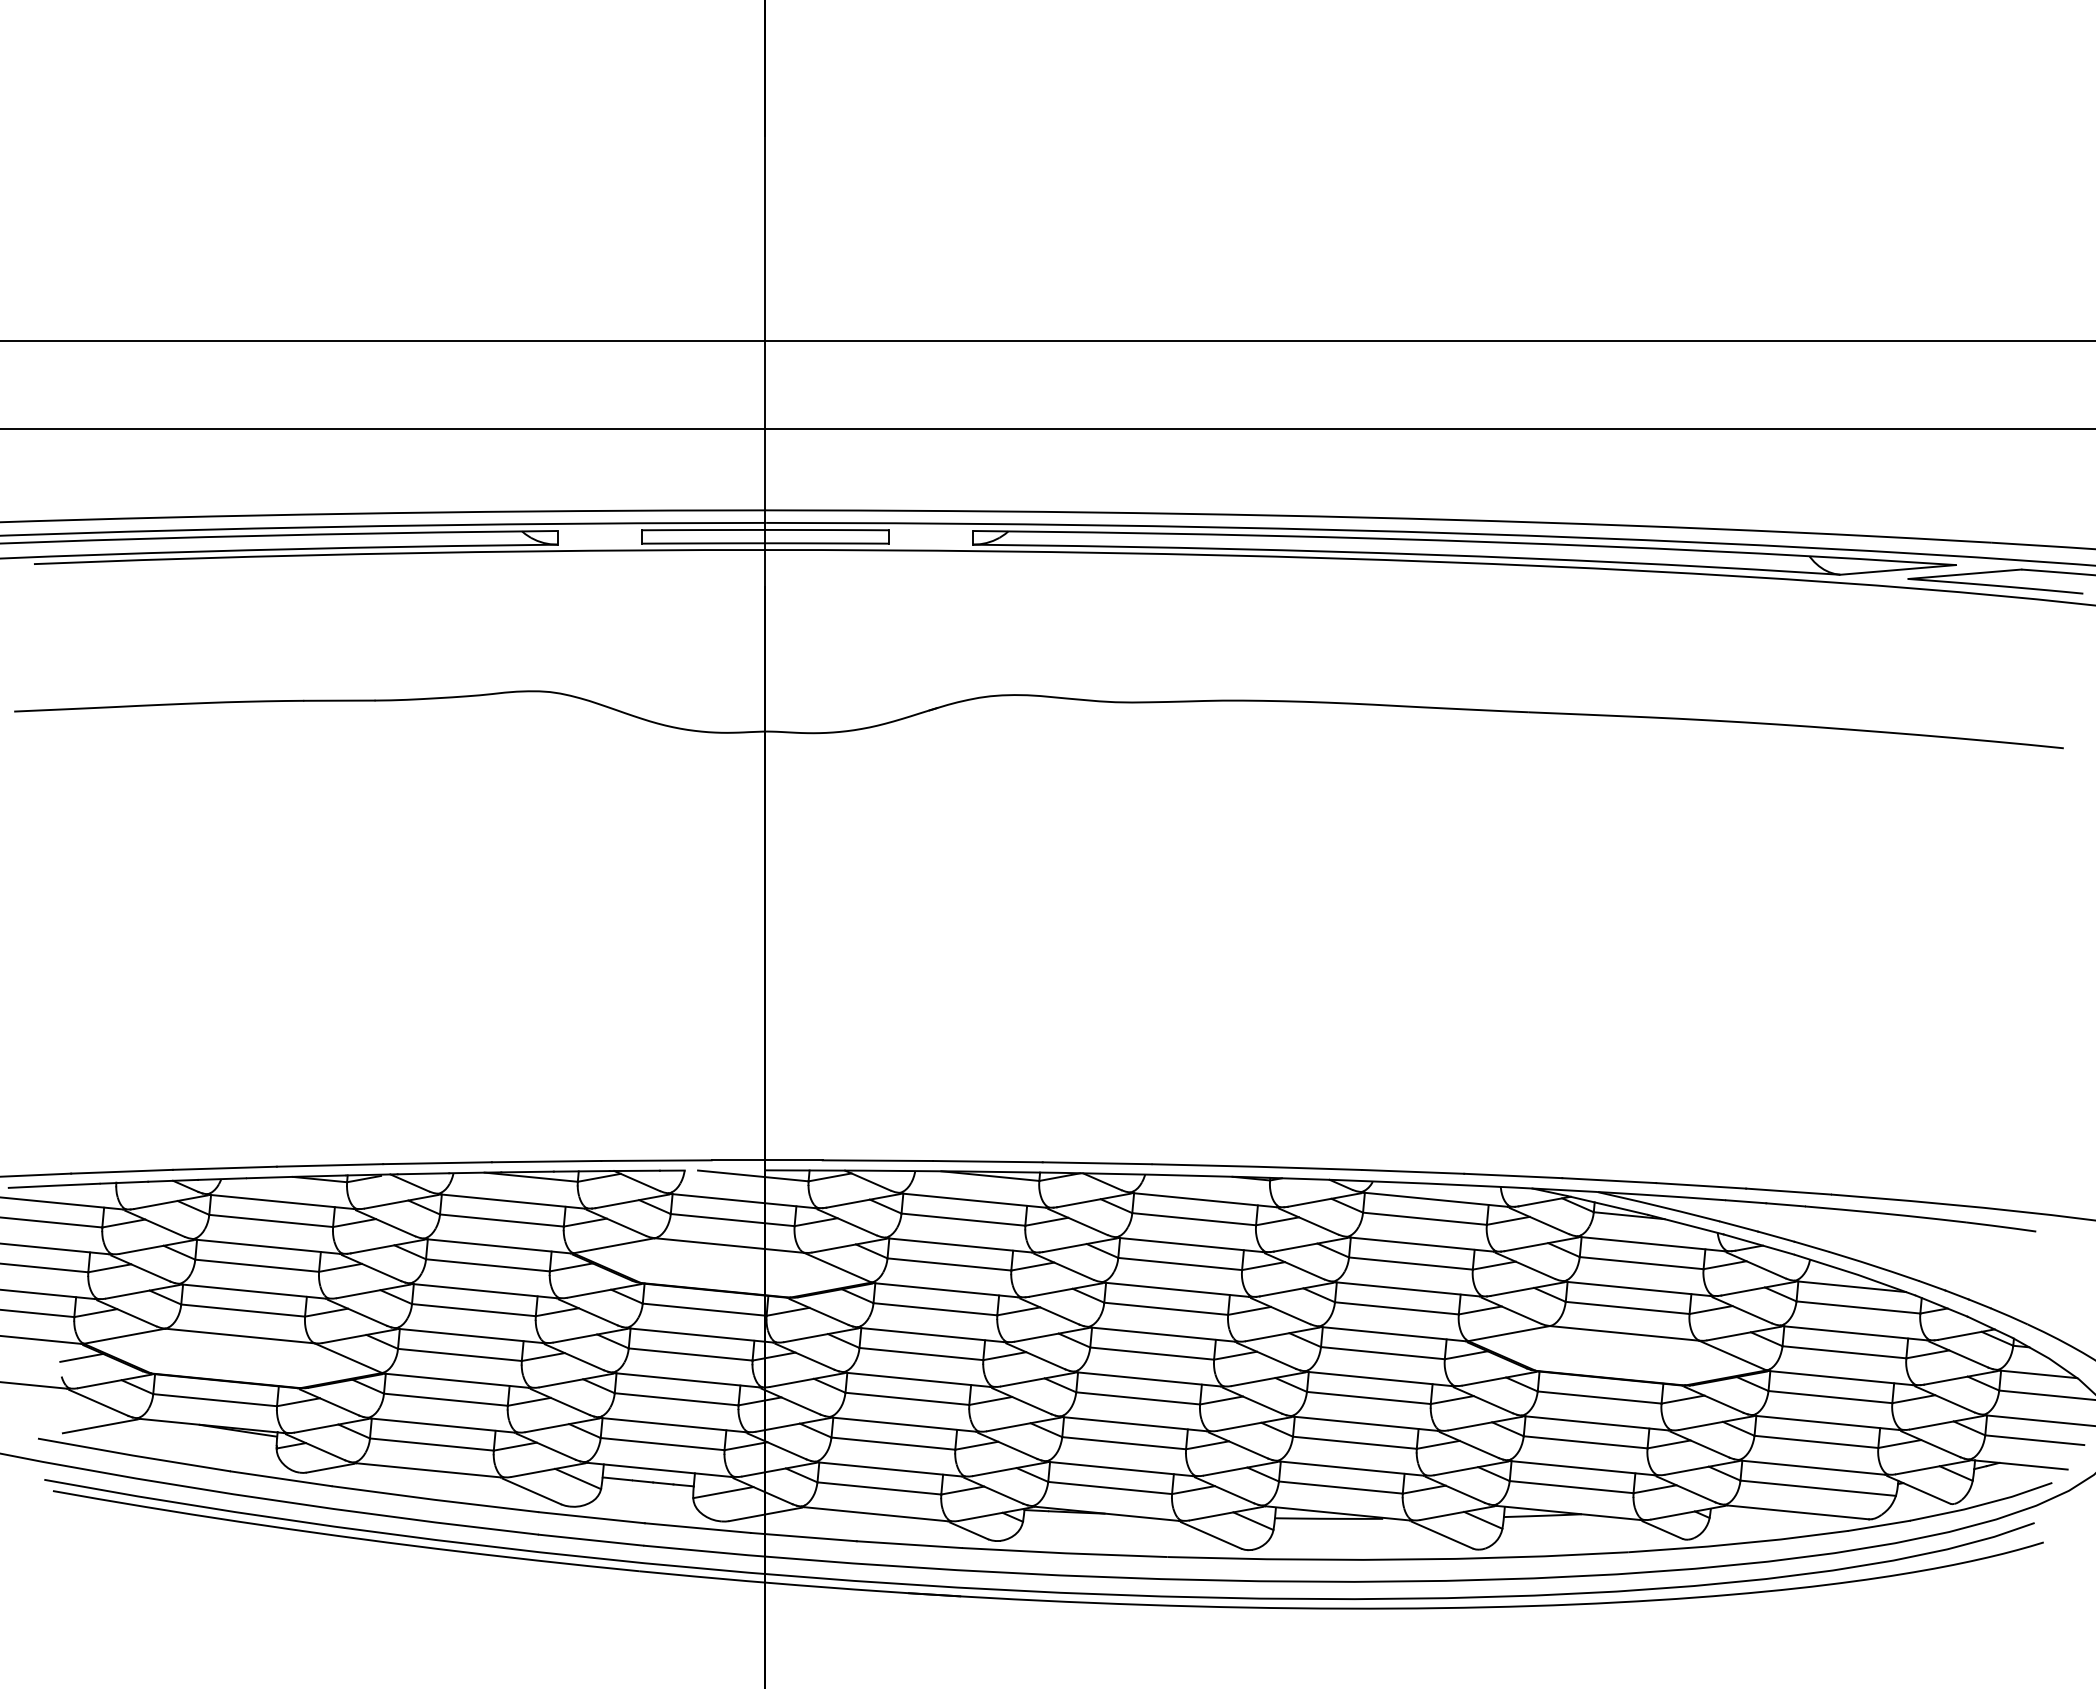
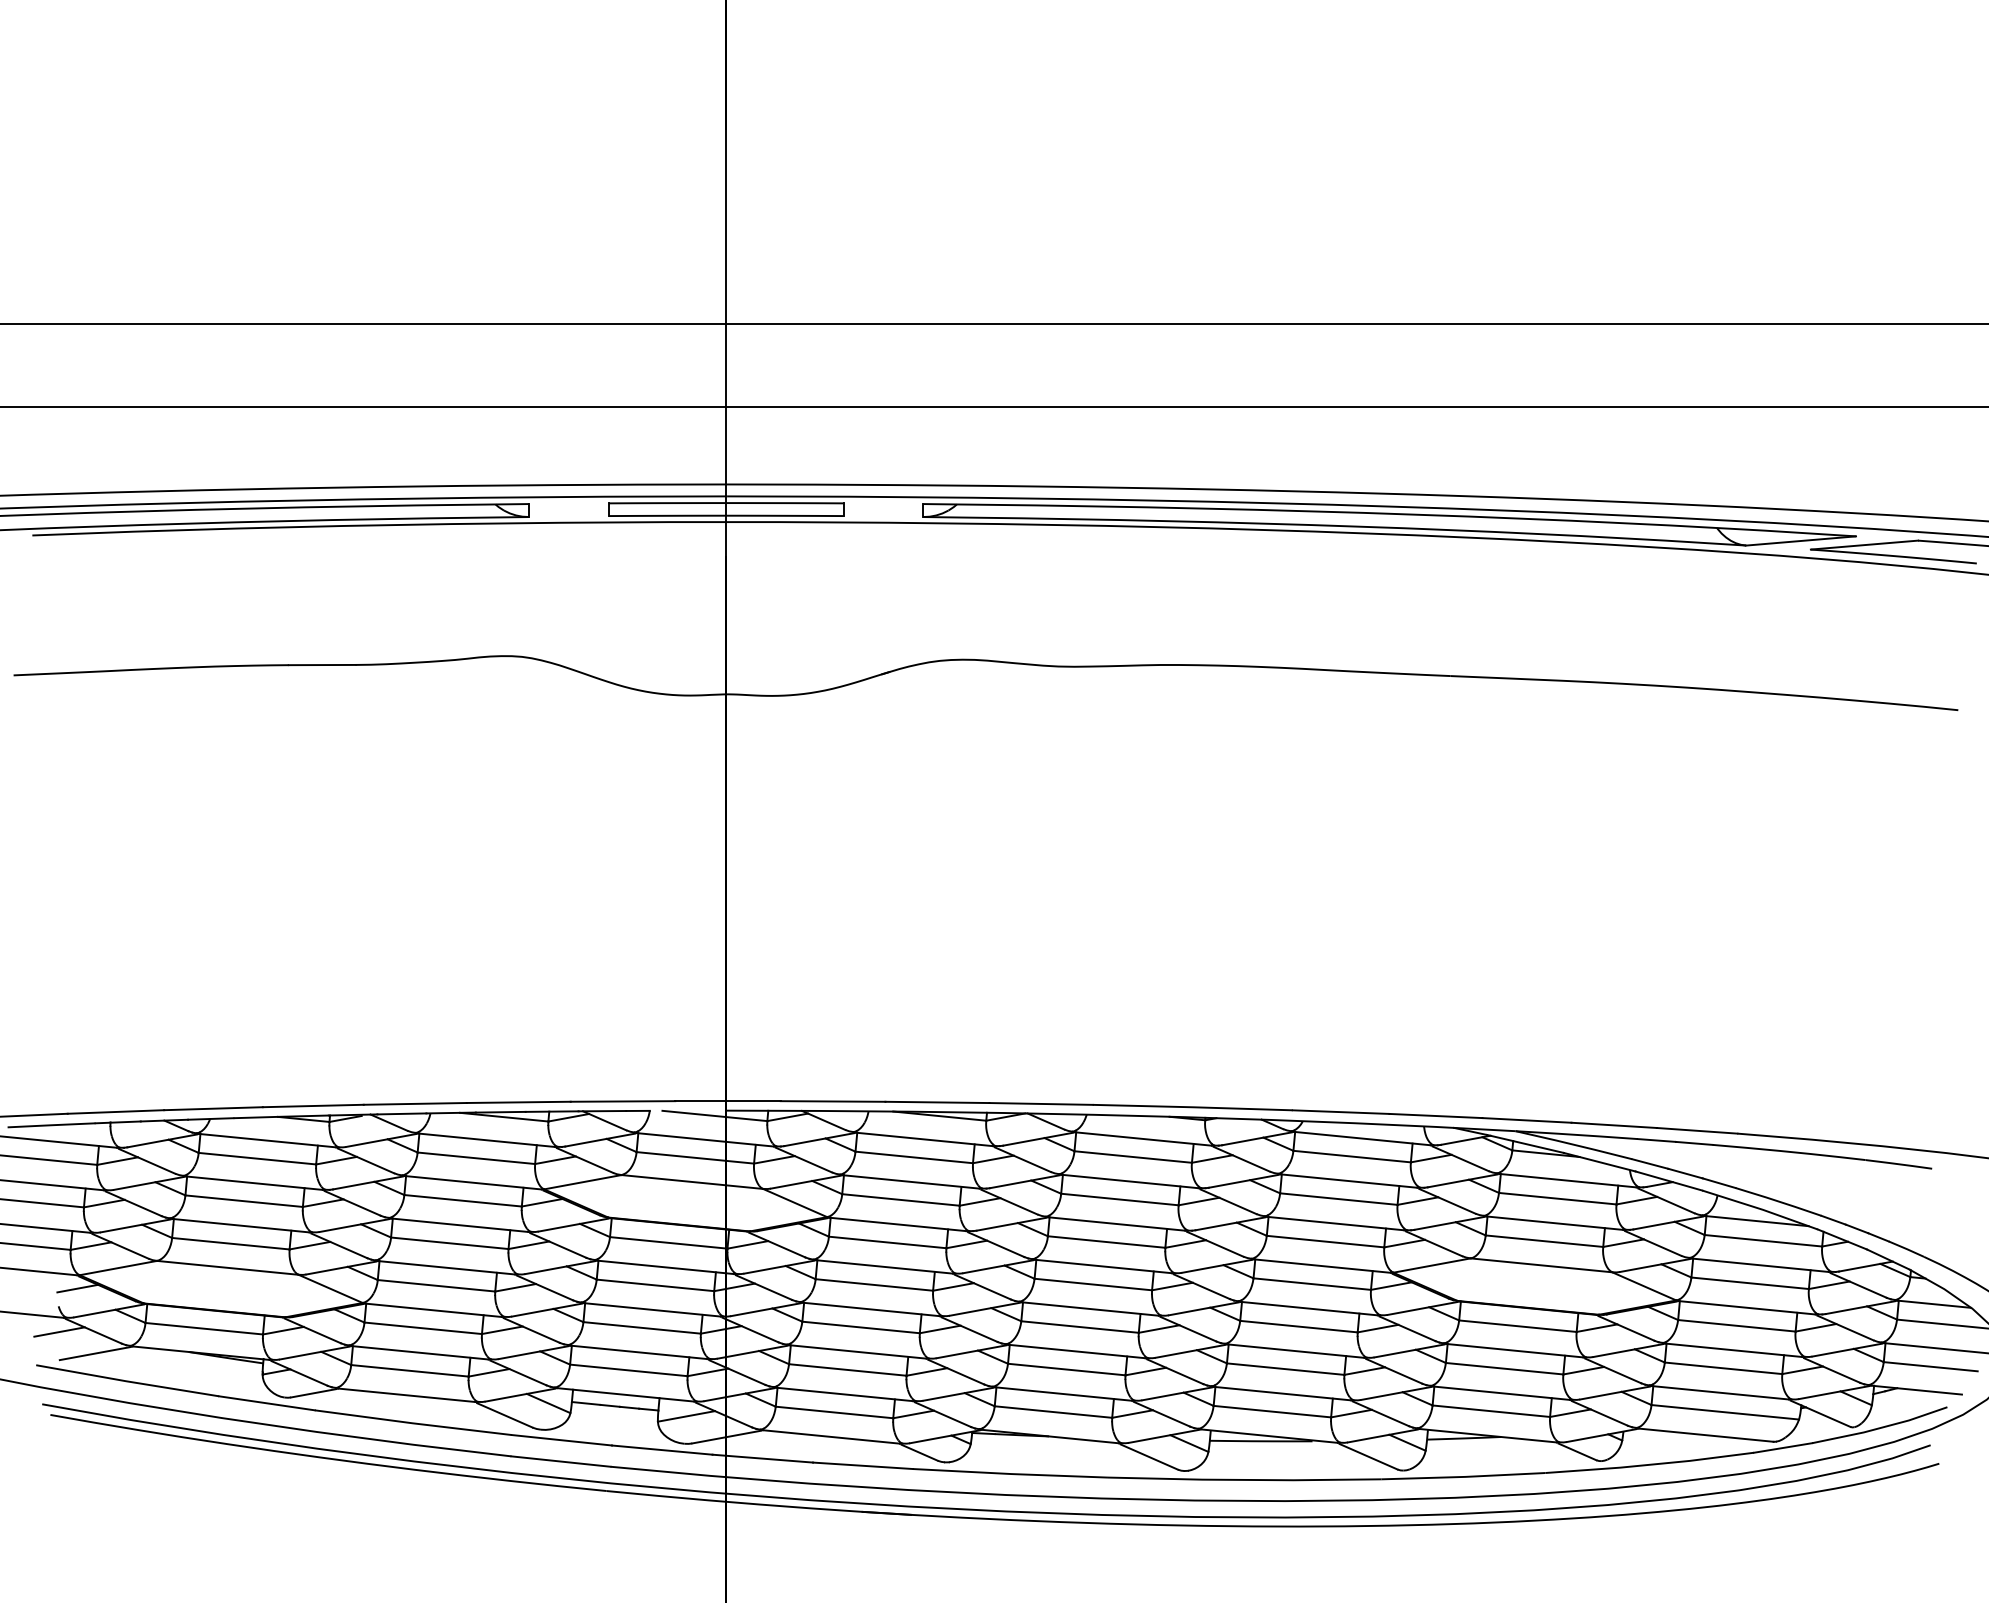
line: (62, 1403) -> (59, 1331), added

